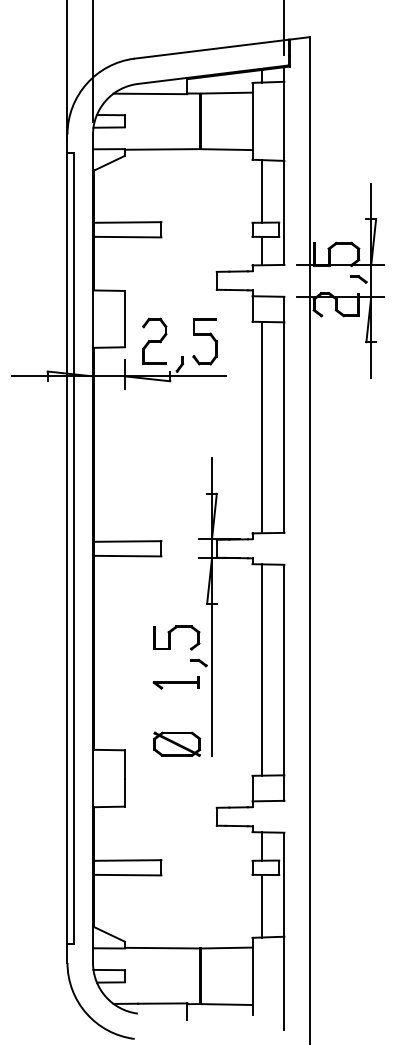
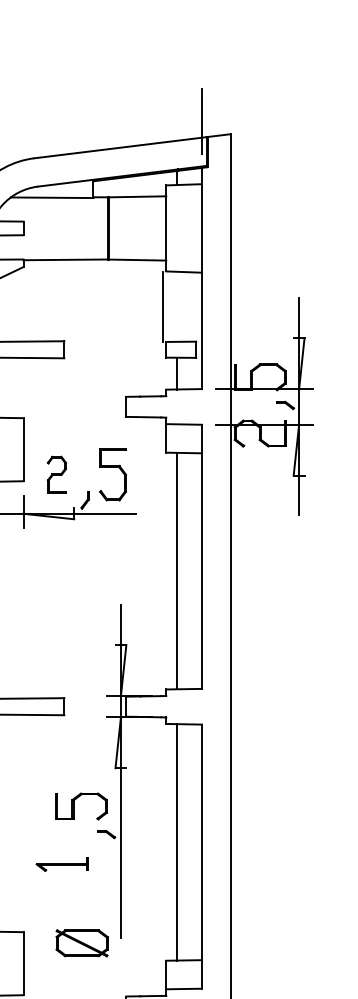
line: (262, 191) -> (164, 306), moved
part: (154, 340) -> (56, 473), size x0.7
part: (175, 682) -> (61, 864), moved
part: (177, 743) -> (82, 942), moved

